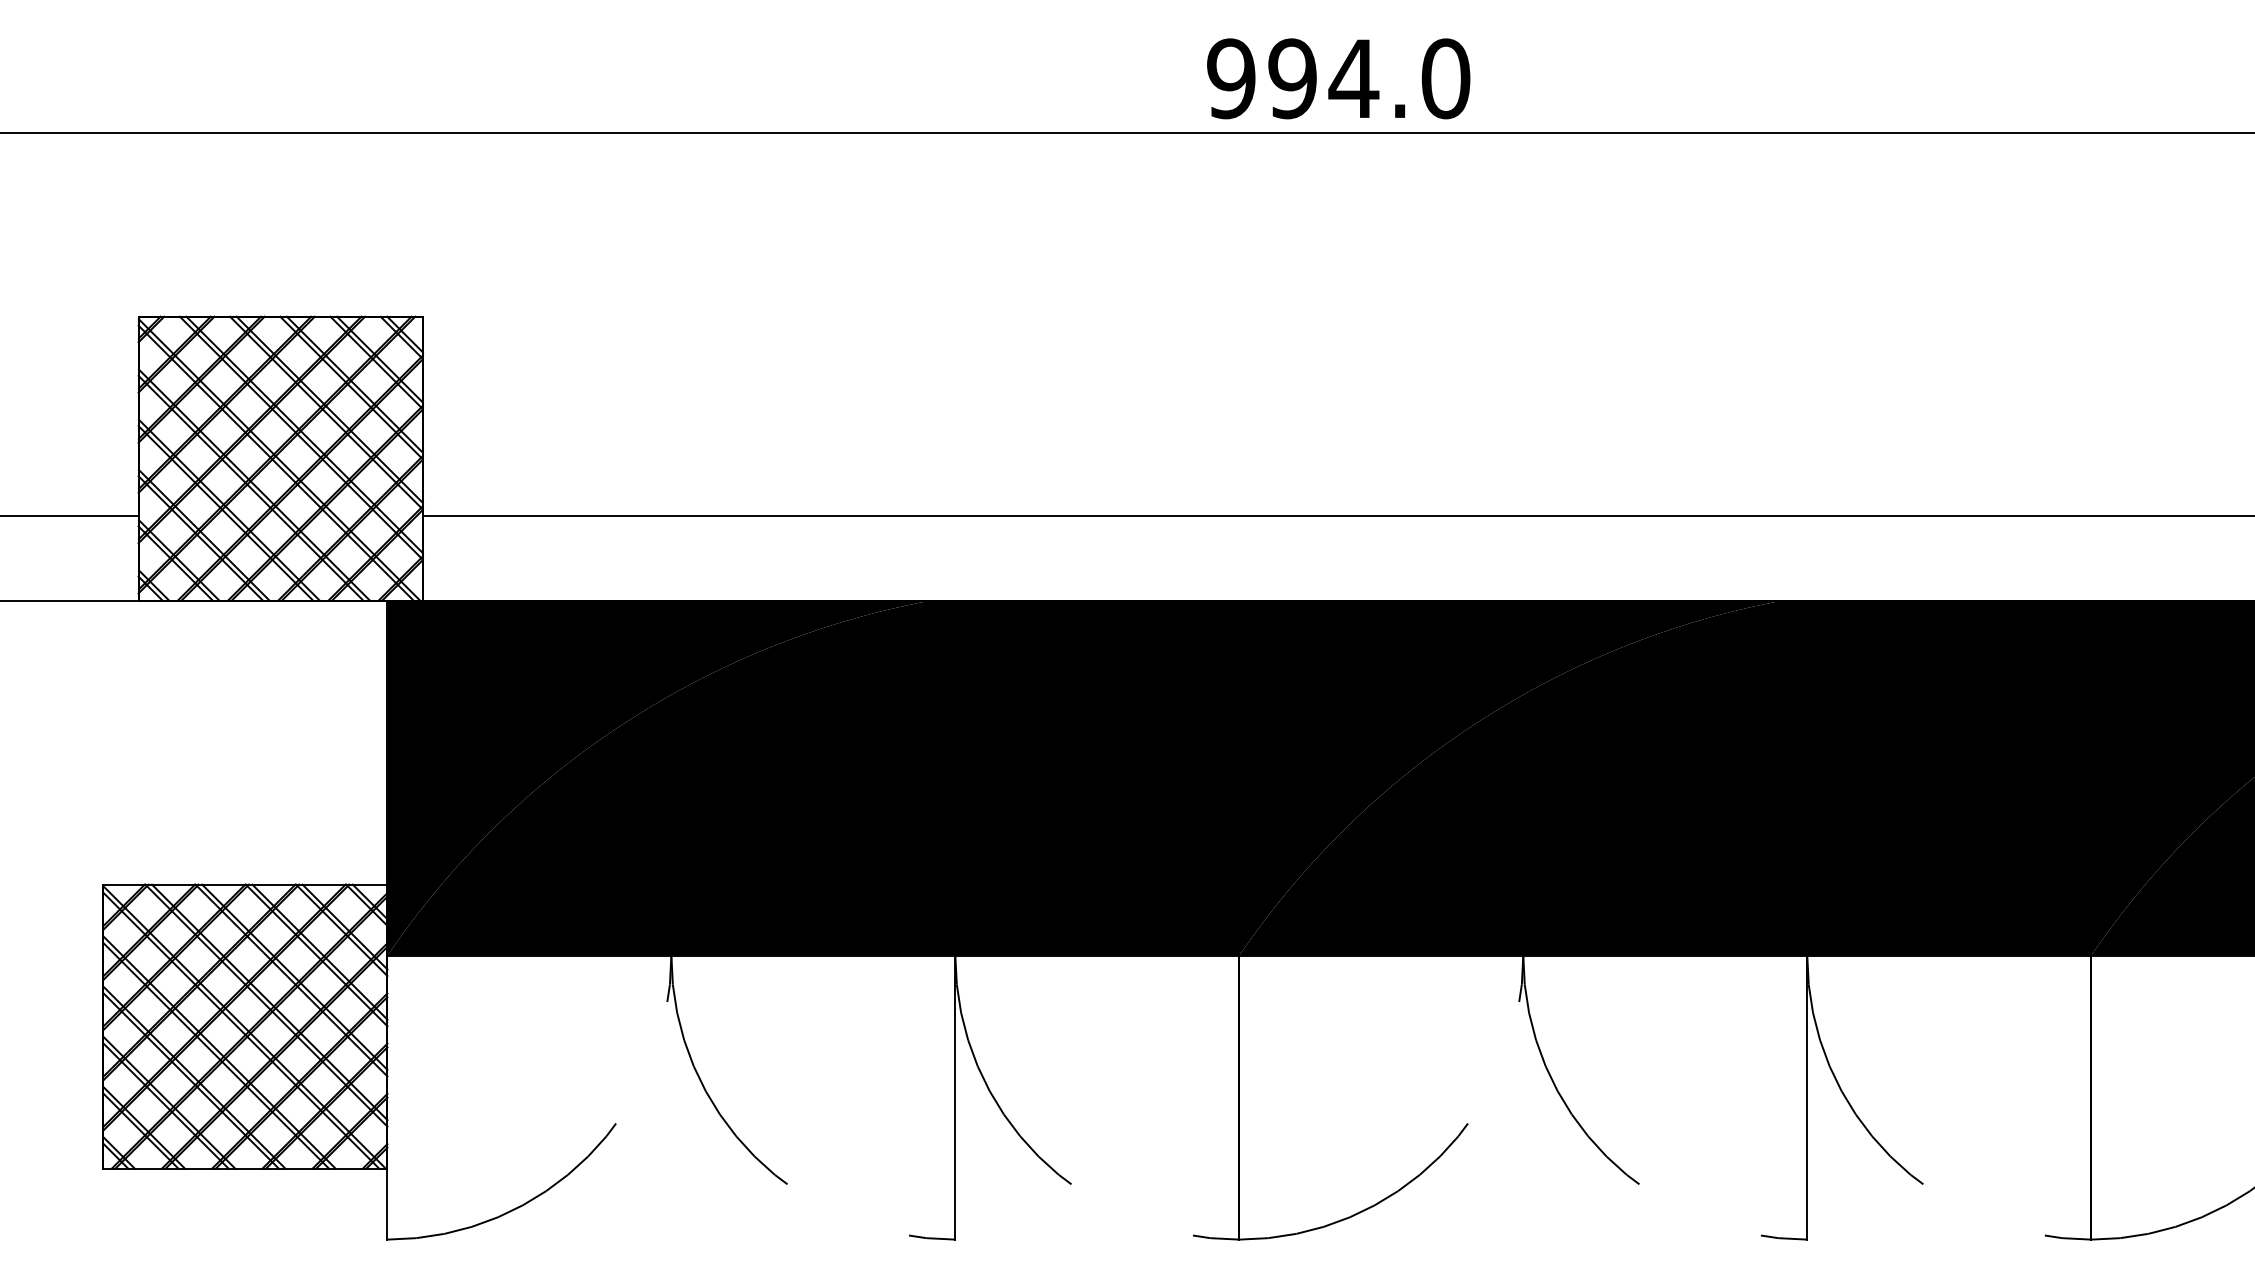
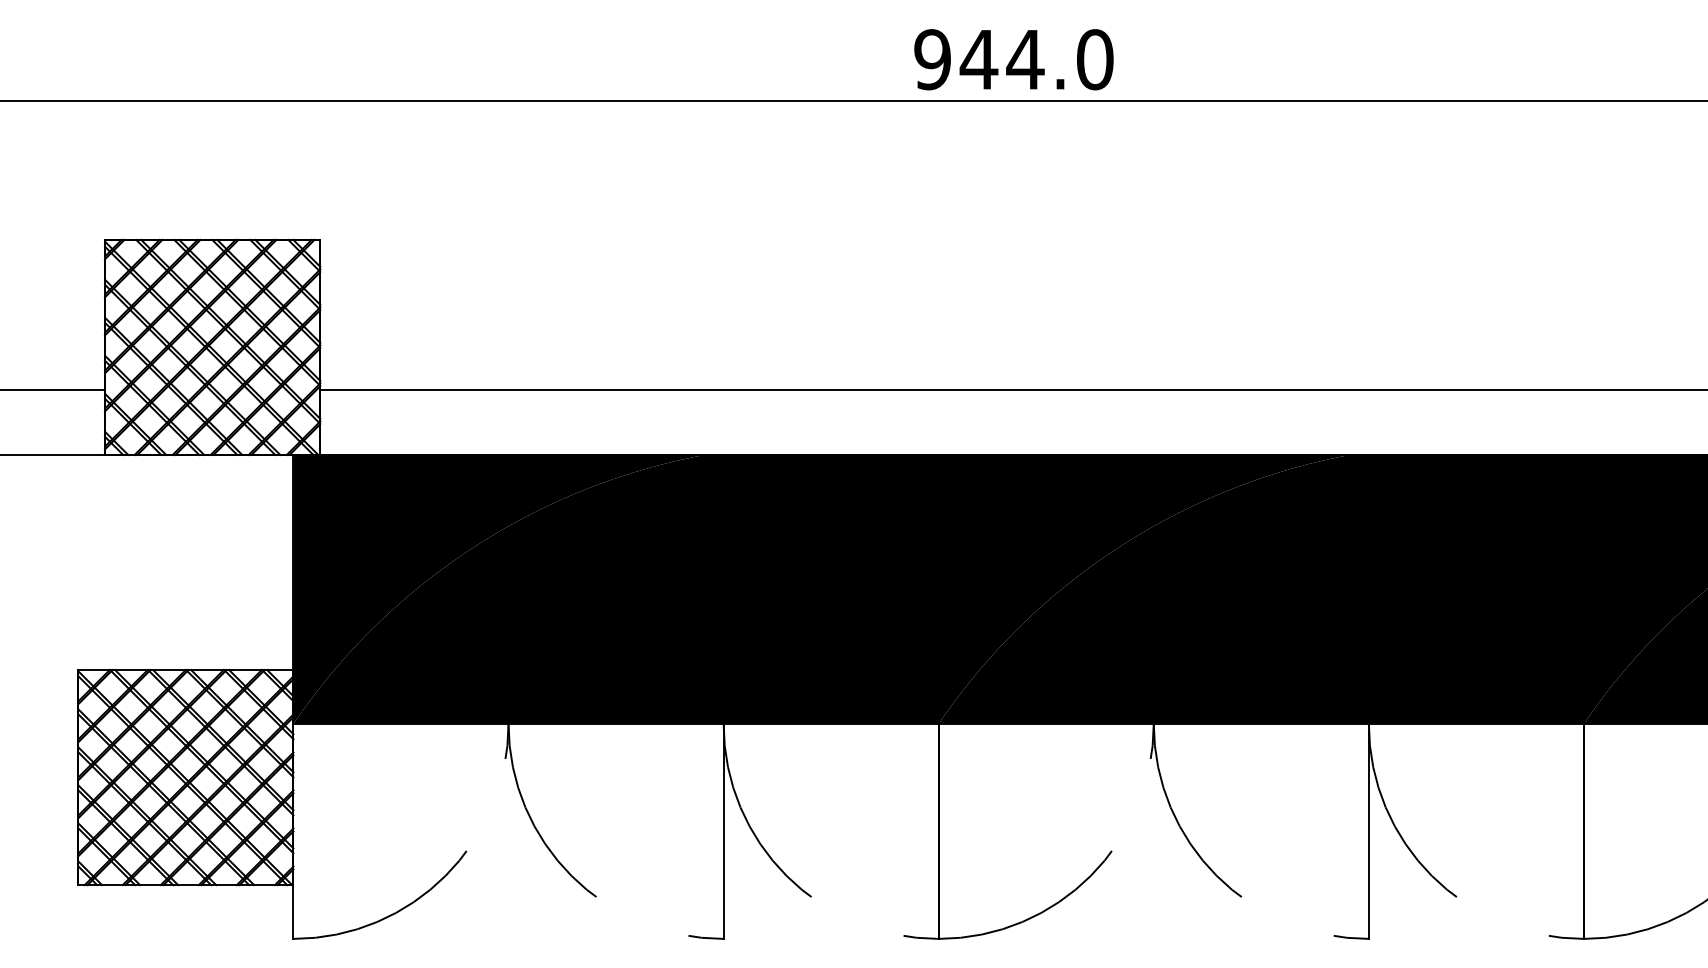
text: (1291, 78) -> (978, 59), 994.0 -> 944.0

